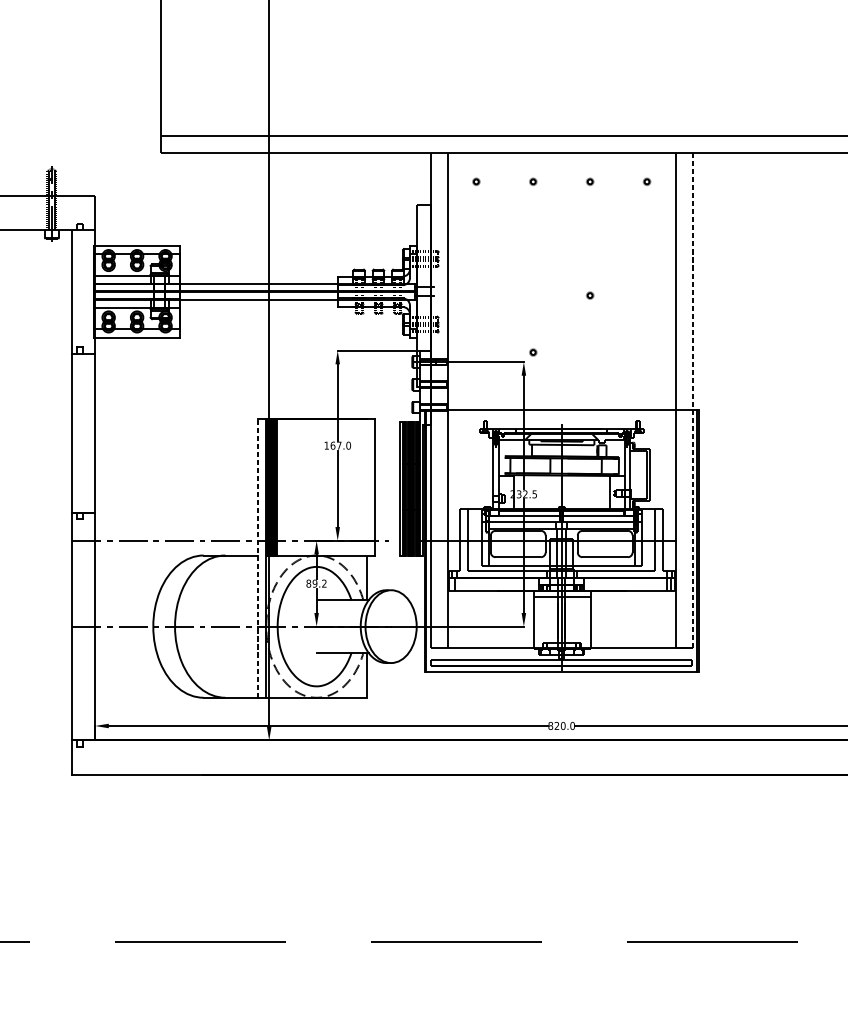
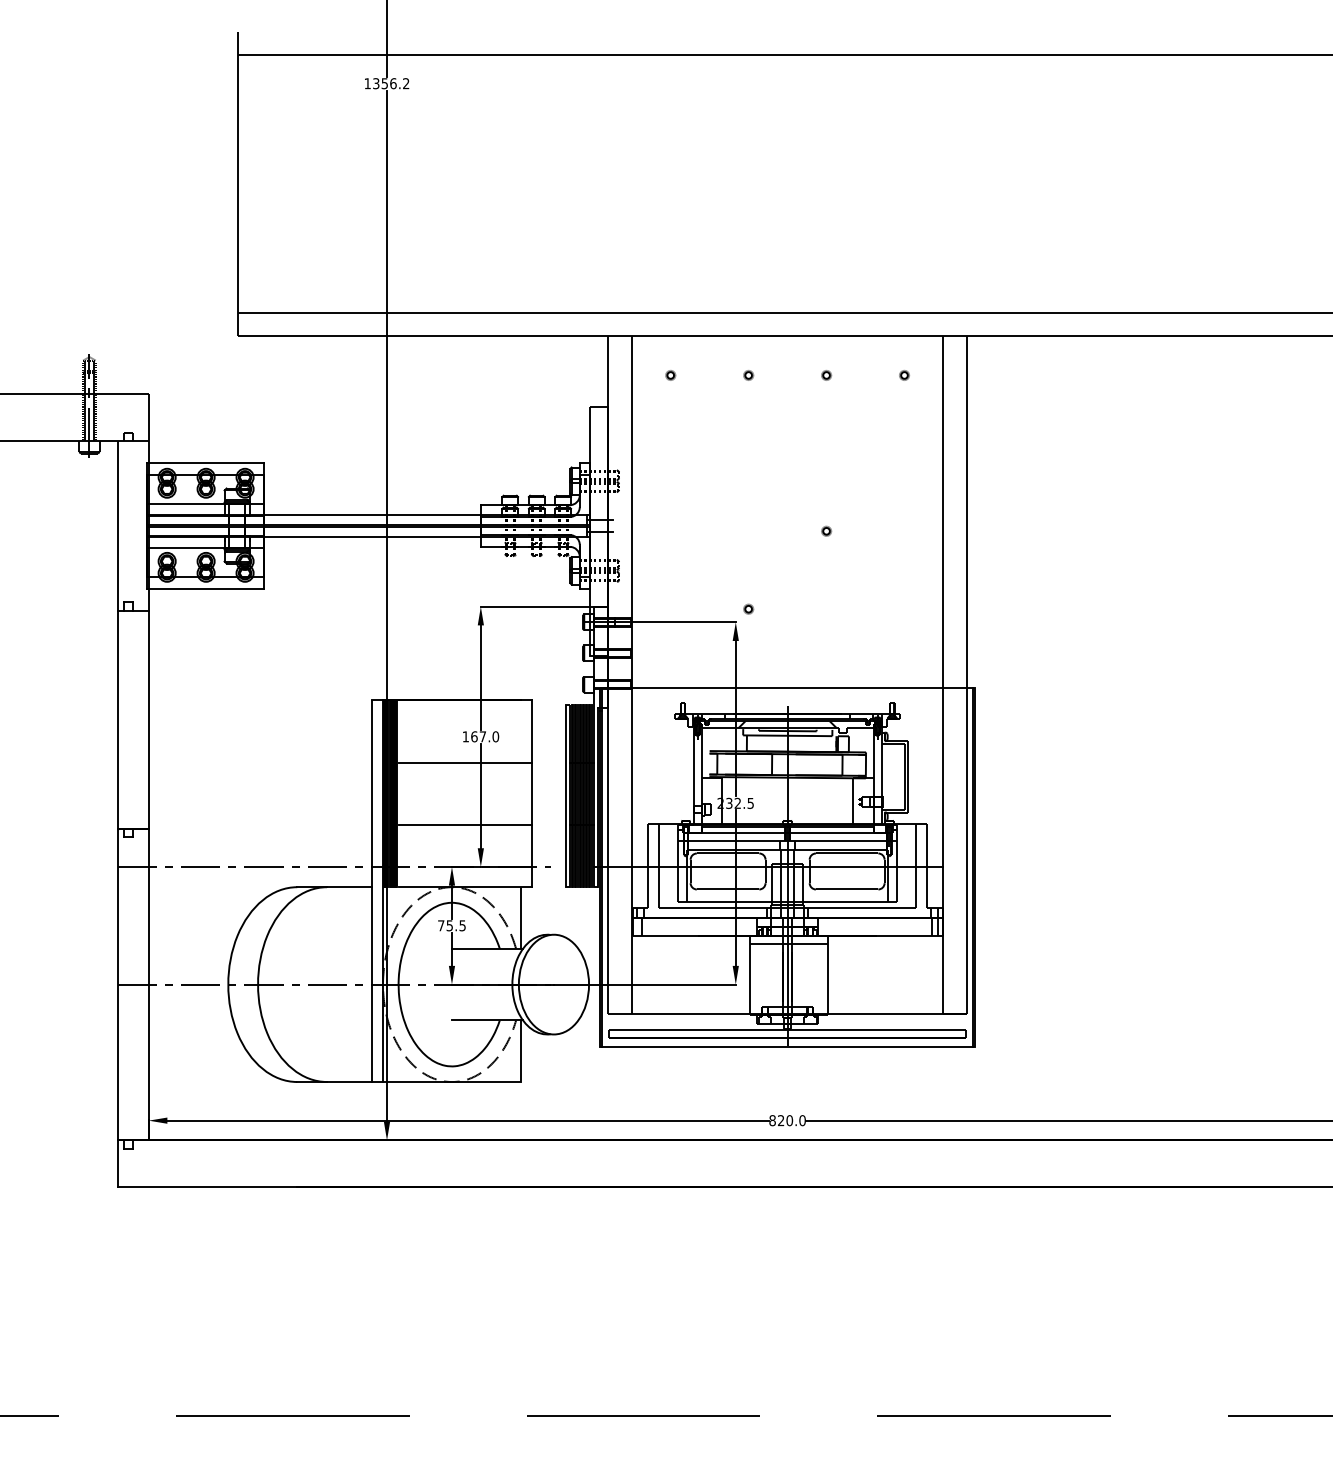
line: (692, 400) -> (966, 675), dashed -> solid
line: (325, 464) -> (464, 762), added
line: (325, 509) -> (464, 824), added
line: (258, 558) -> (372, 891), dashed -> solid
text: (316, 583) -> (451, 925), 89.2 -> 75.5

